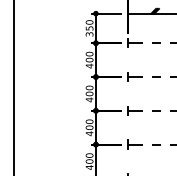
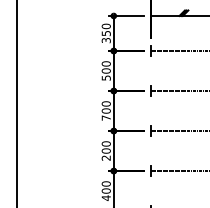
text: (88, 65) -> (105, 77), 400 -> 500
text: (88, 99) -> (105, 117), 400 -> 700
text: (88, 133) -> (105, 157), 400 -> 200

